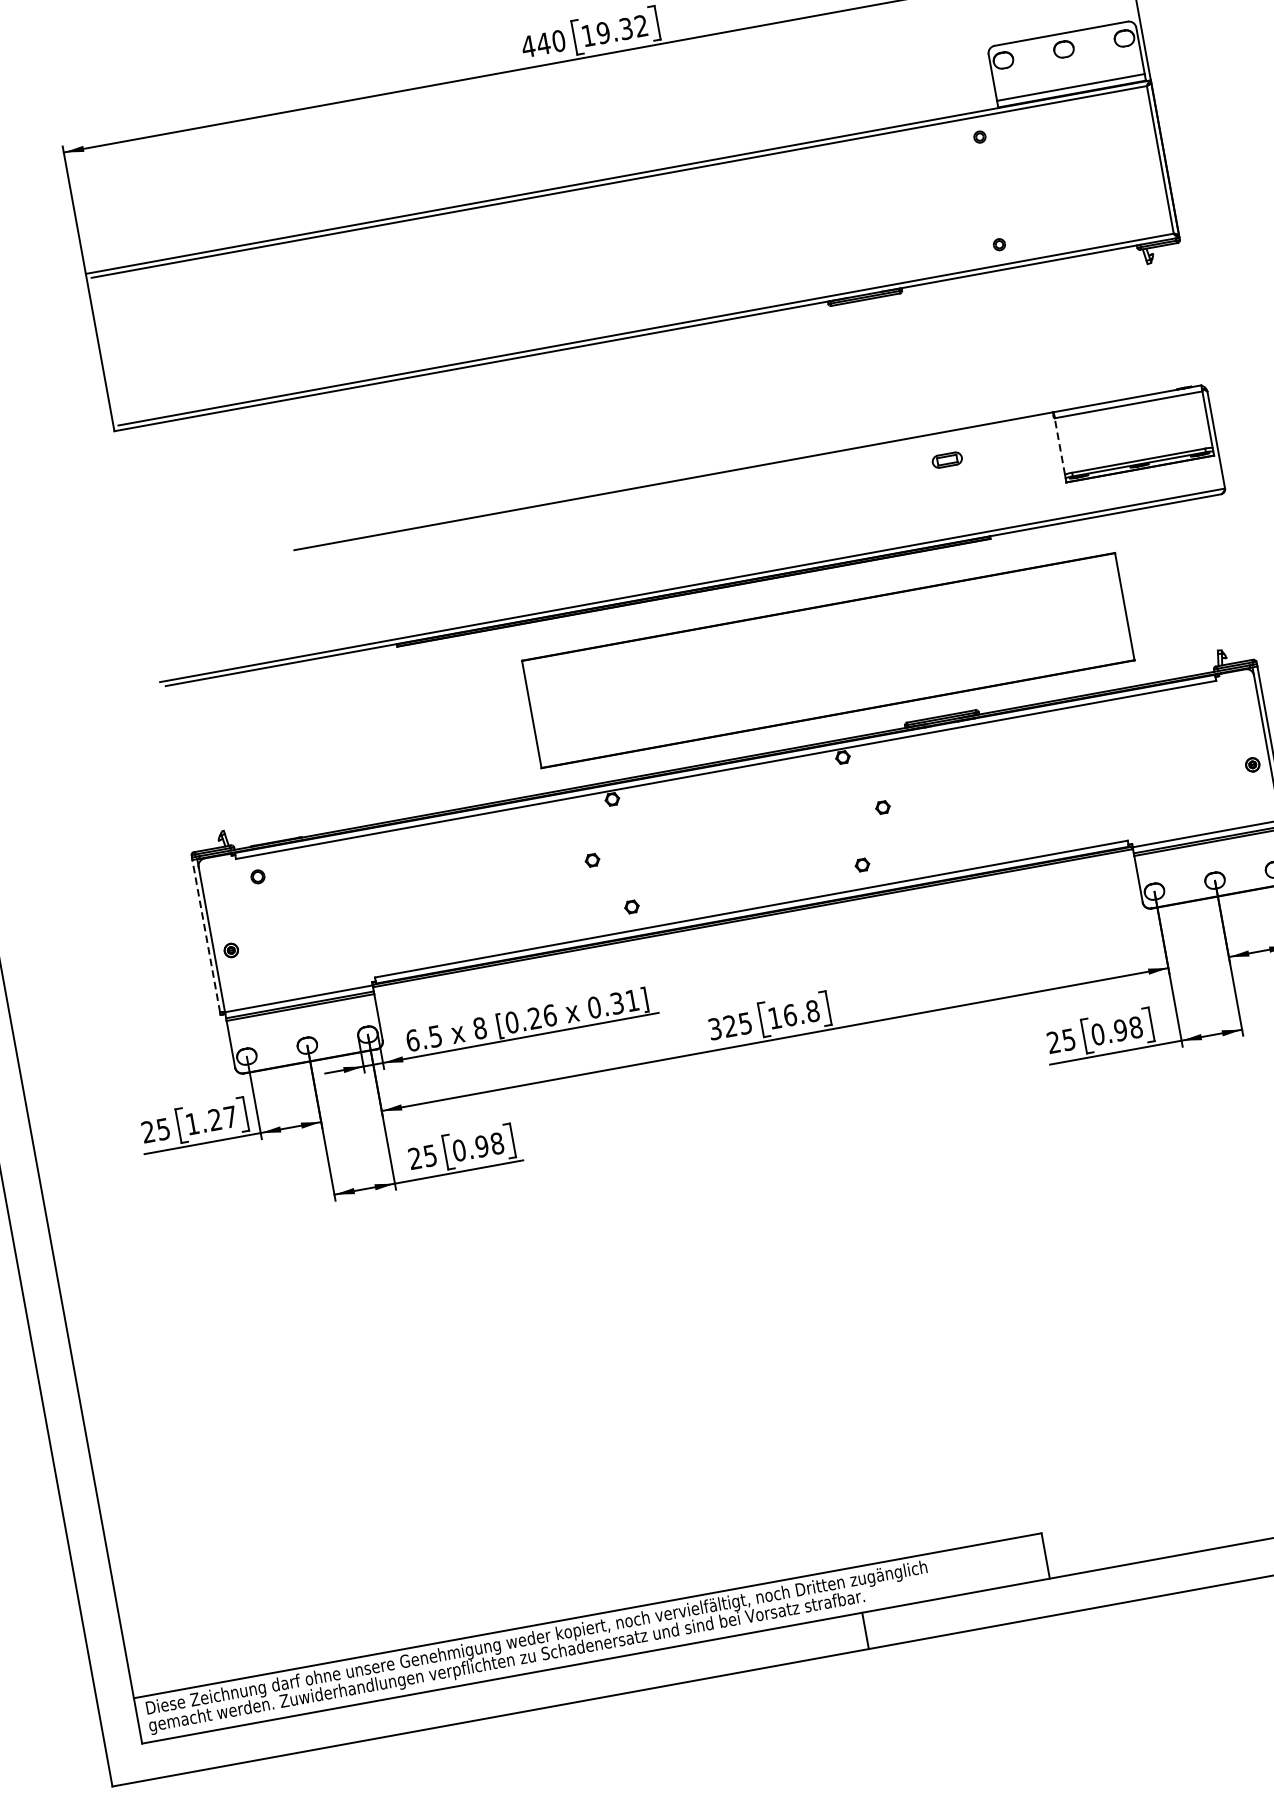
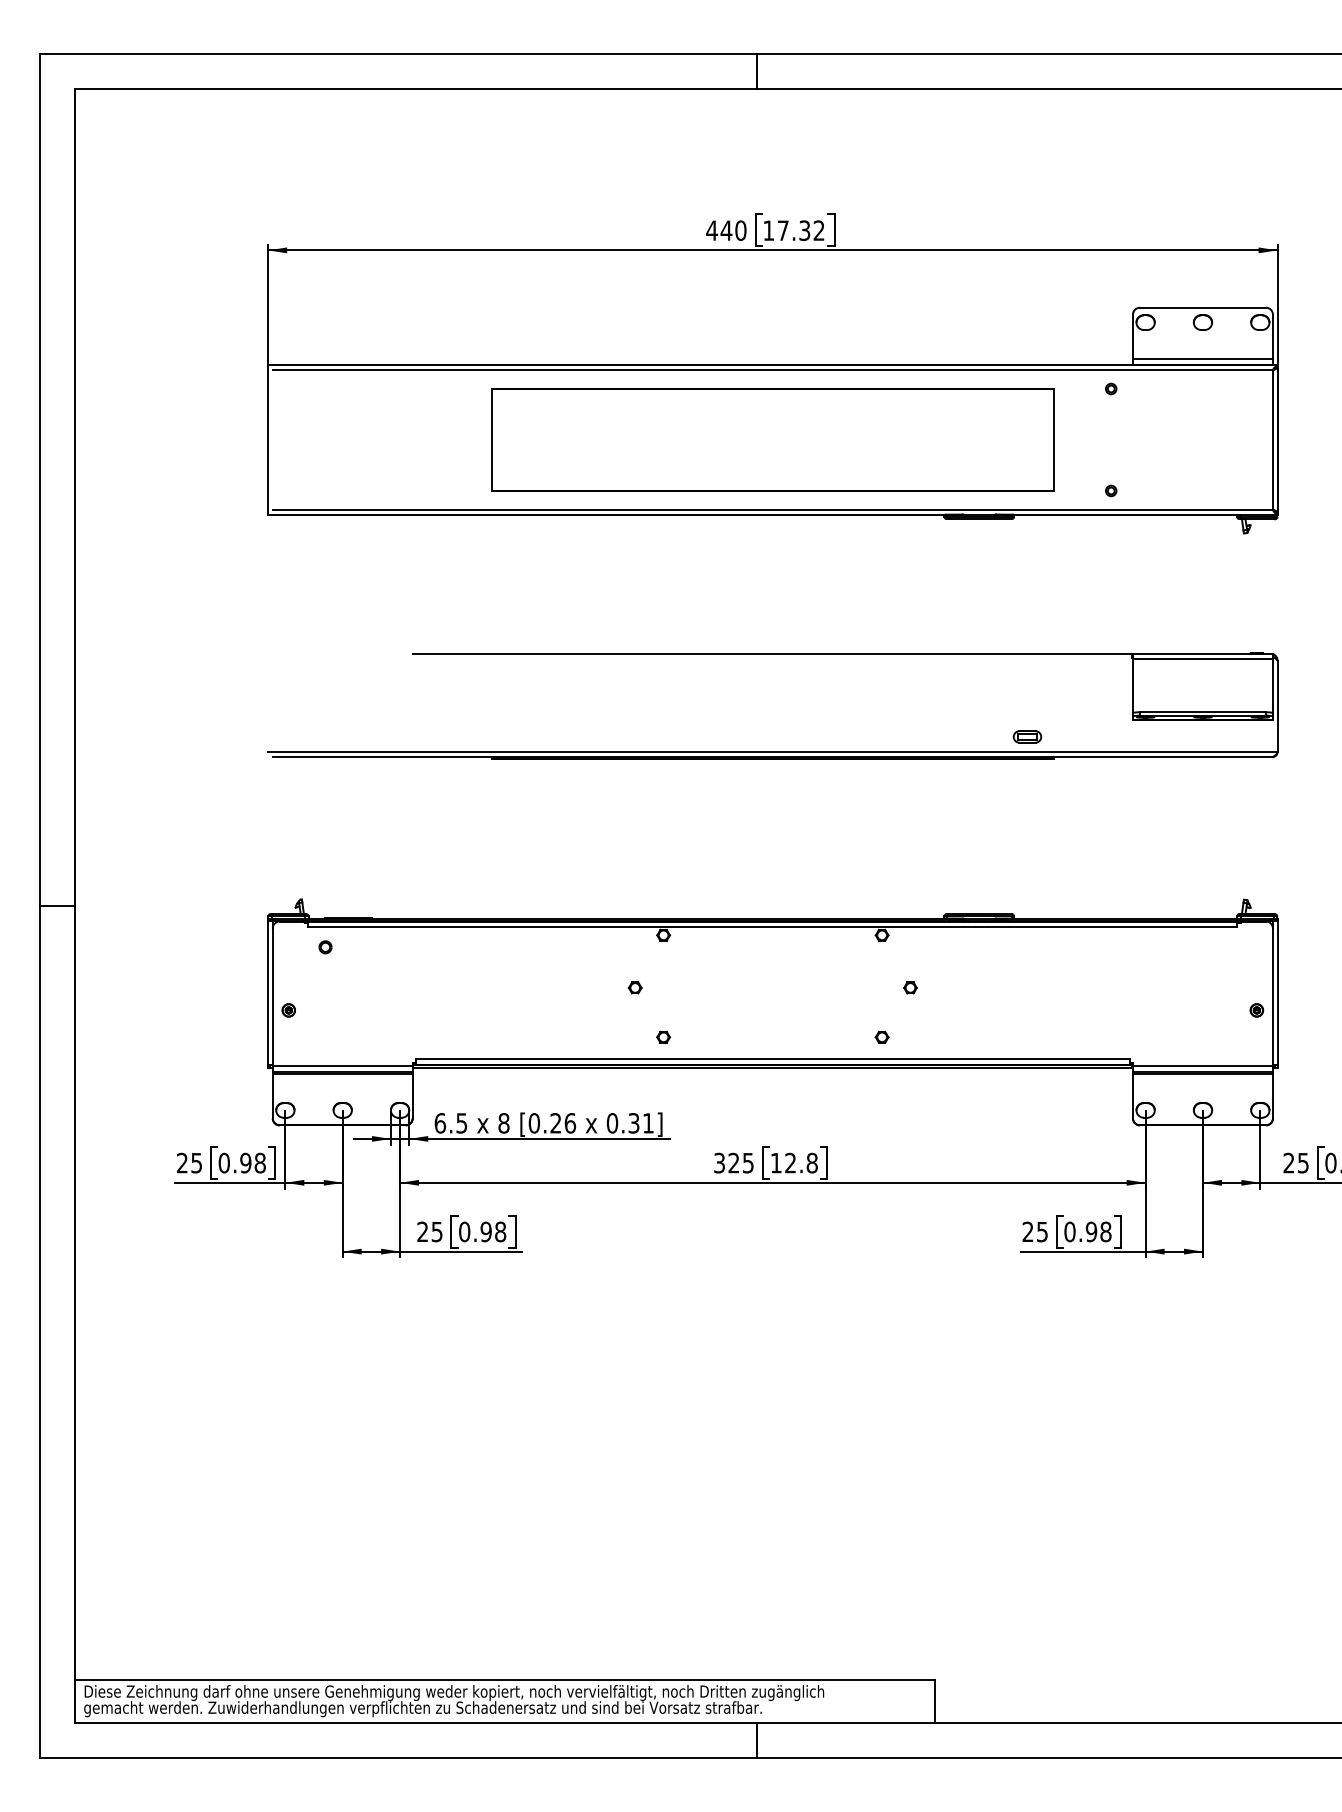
text: (602, 32) -> (782, 230), 19.32 -> 17.32
line: (1060, 446) -> (1133, 686), dashed -> solid
part: (947, 459) -> (1027, 736), moved
part: (827, 660) -> (772, 439), moved
line: (206, 935) -> (268, 992), dashed -> solid
text: (789, 1014) -> (790, 1162), 16.8 -> 12.8
text: (210, 1120) -> (241, 1162), 1.27 -> 0.98

